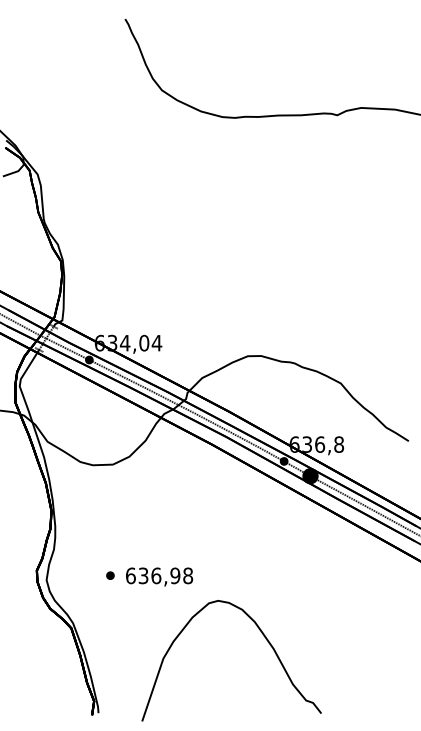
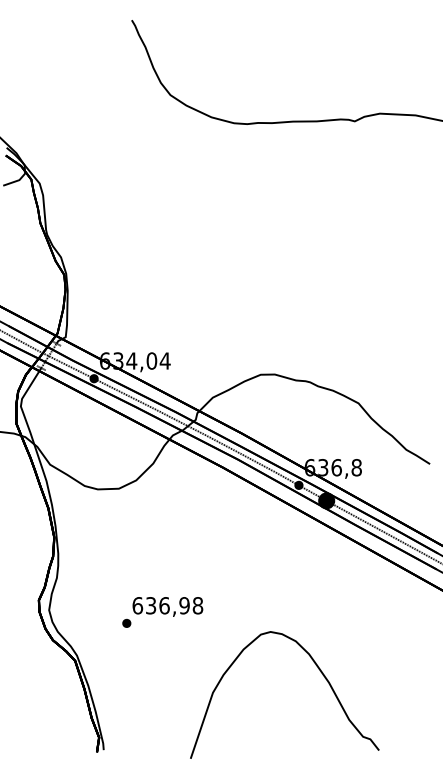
part: (110, 575) -> (126, 623), moved
curve: (265, 639) -> (320, 672), moved

